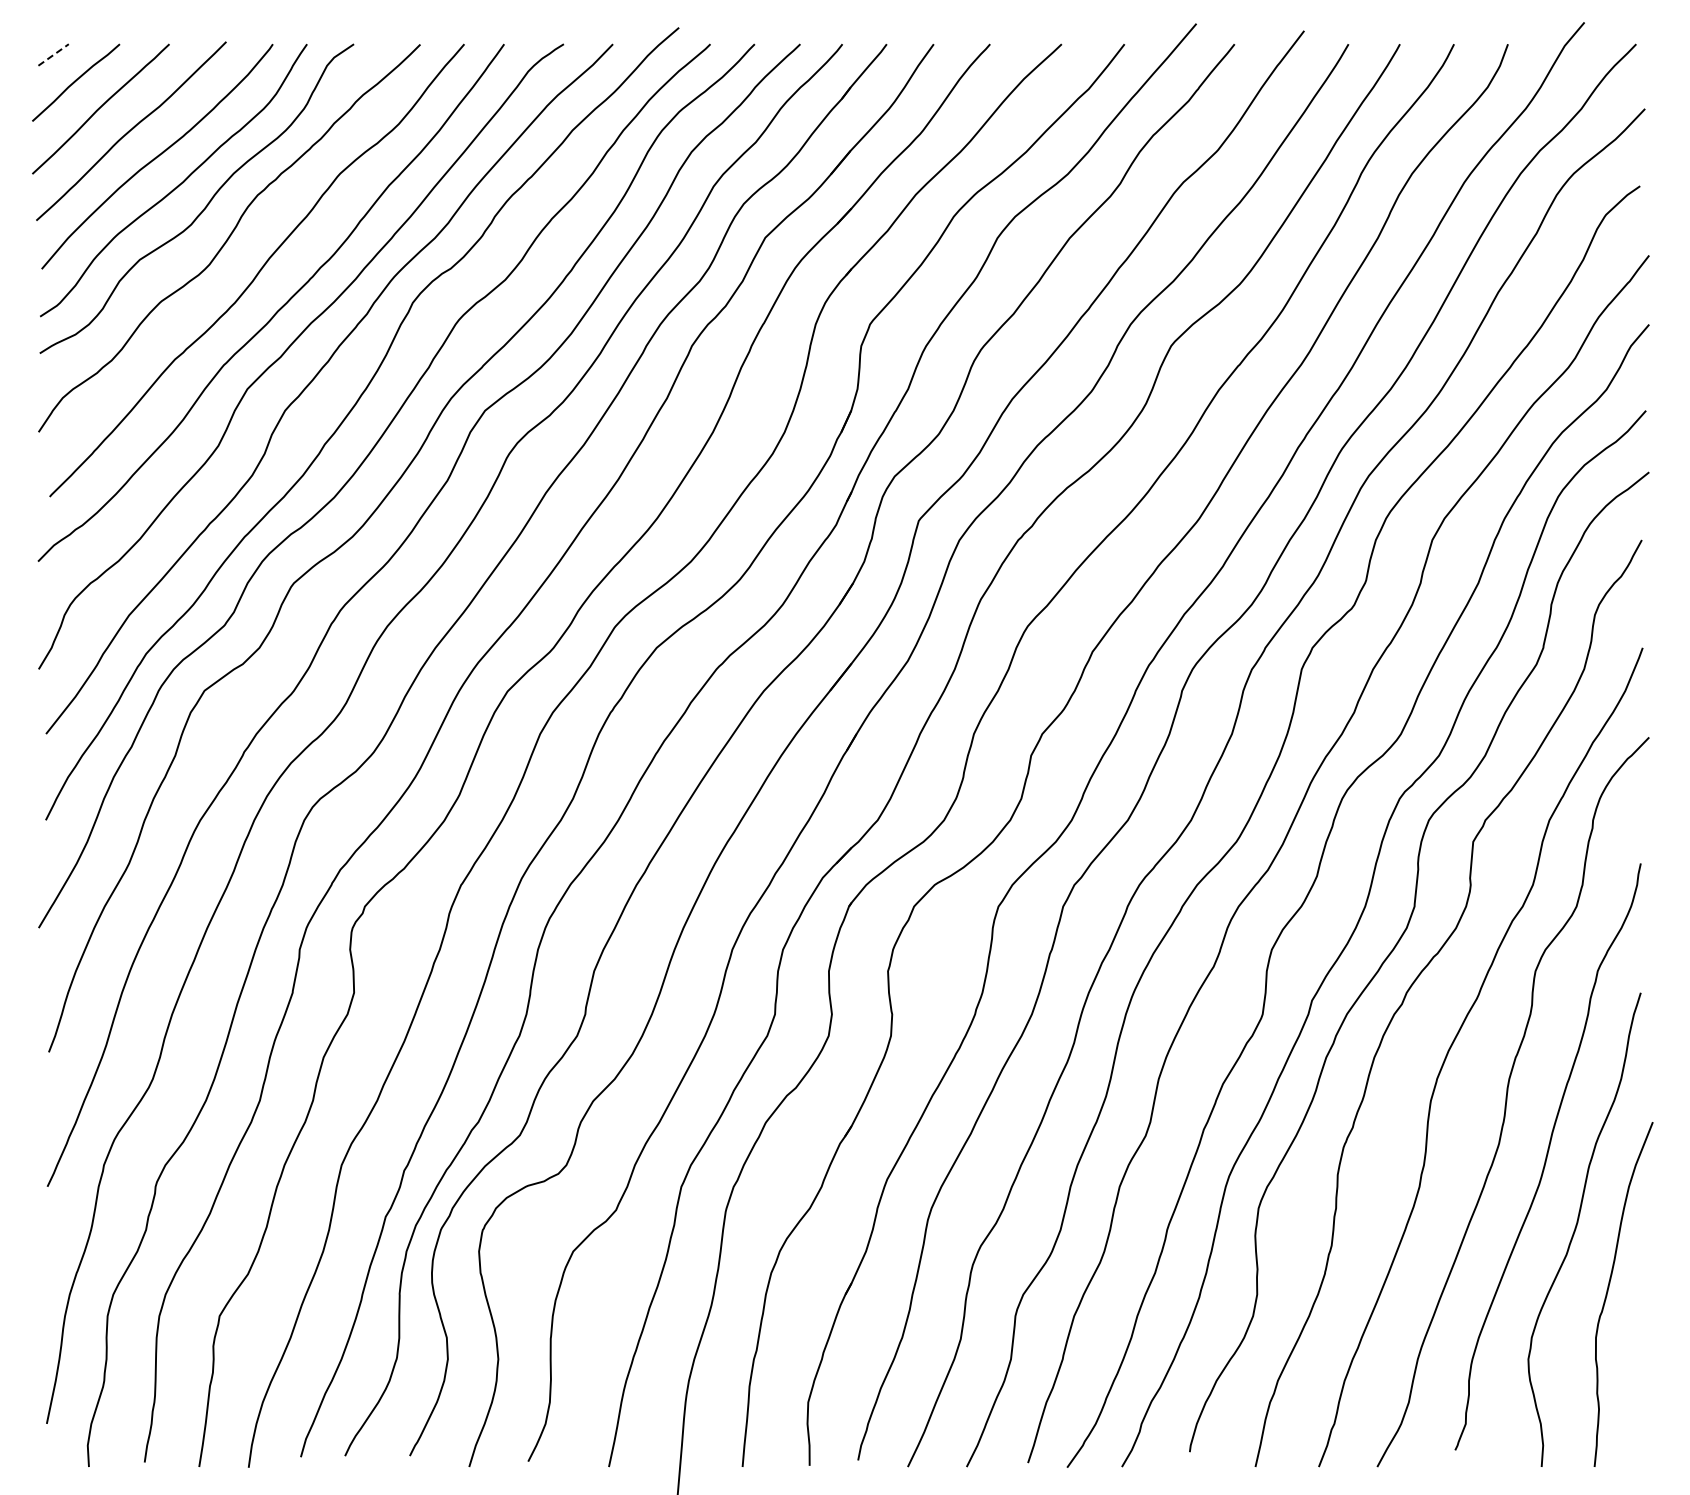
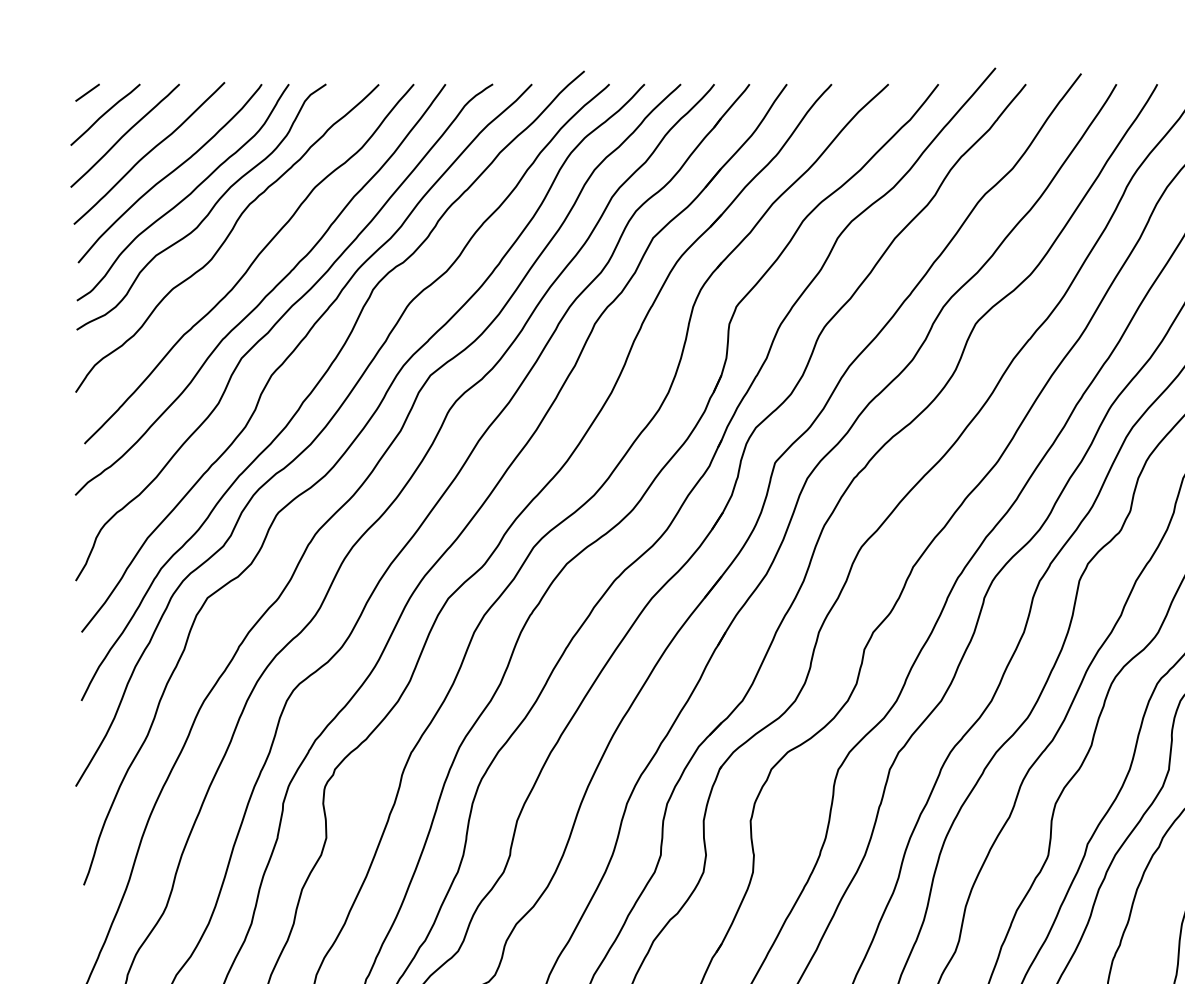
line: (53, 54) -> (87, 92), dashed -> solid

